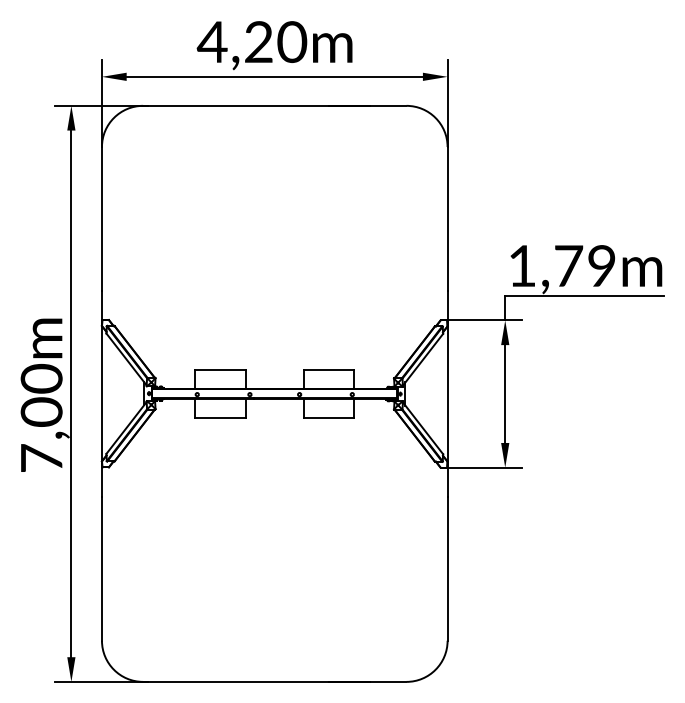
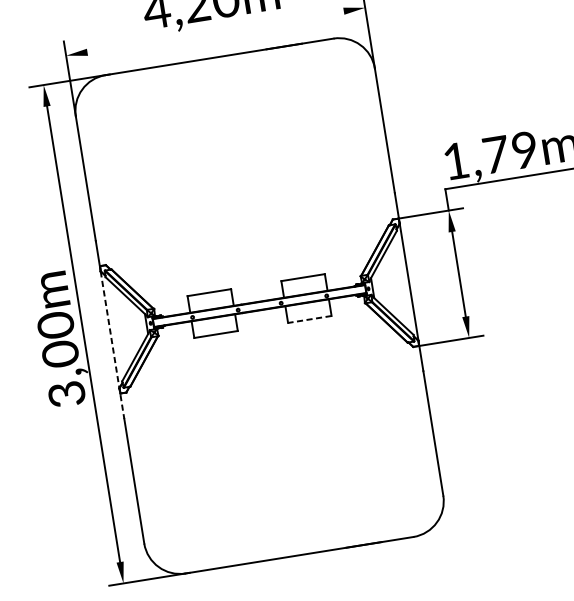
line: (274, 76) -> (215, 31), removed
line: (101, 411) -> (112, 345), solid -> dashed
line: (328, 418) -> (309, 319), solid -> dashed
text: (41, 458) -> (66, 394), 7,00m -> 3,00m

